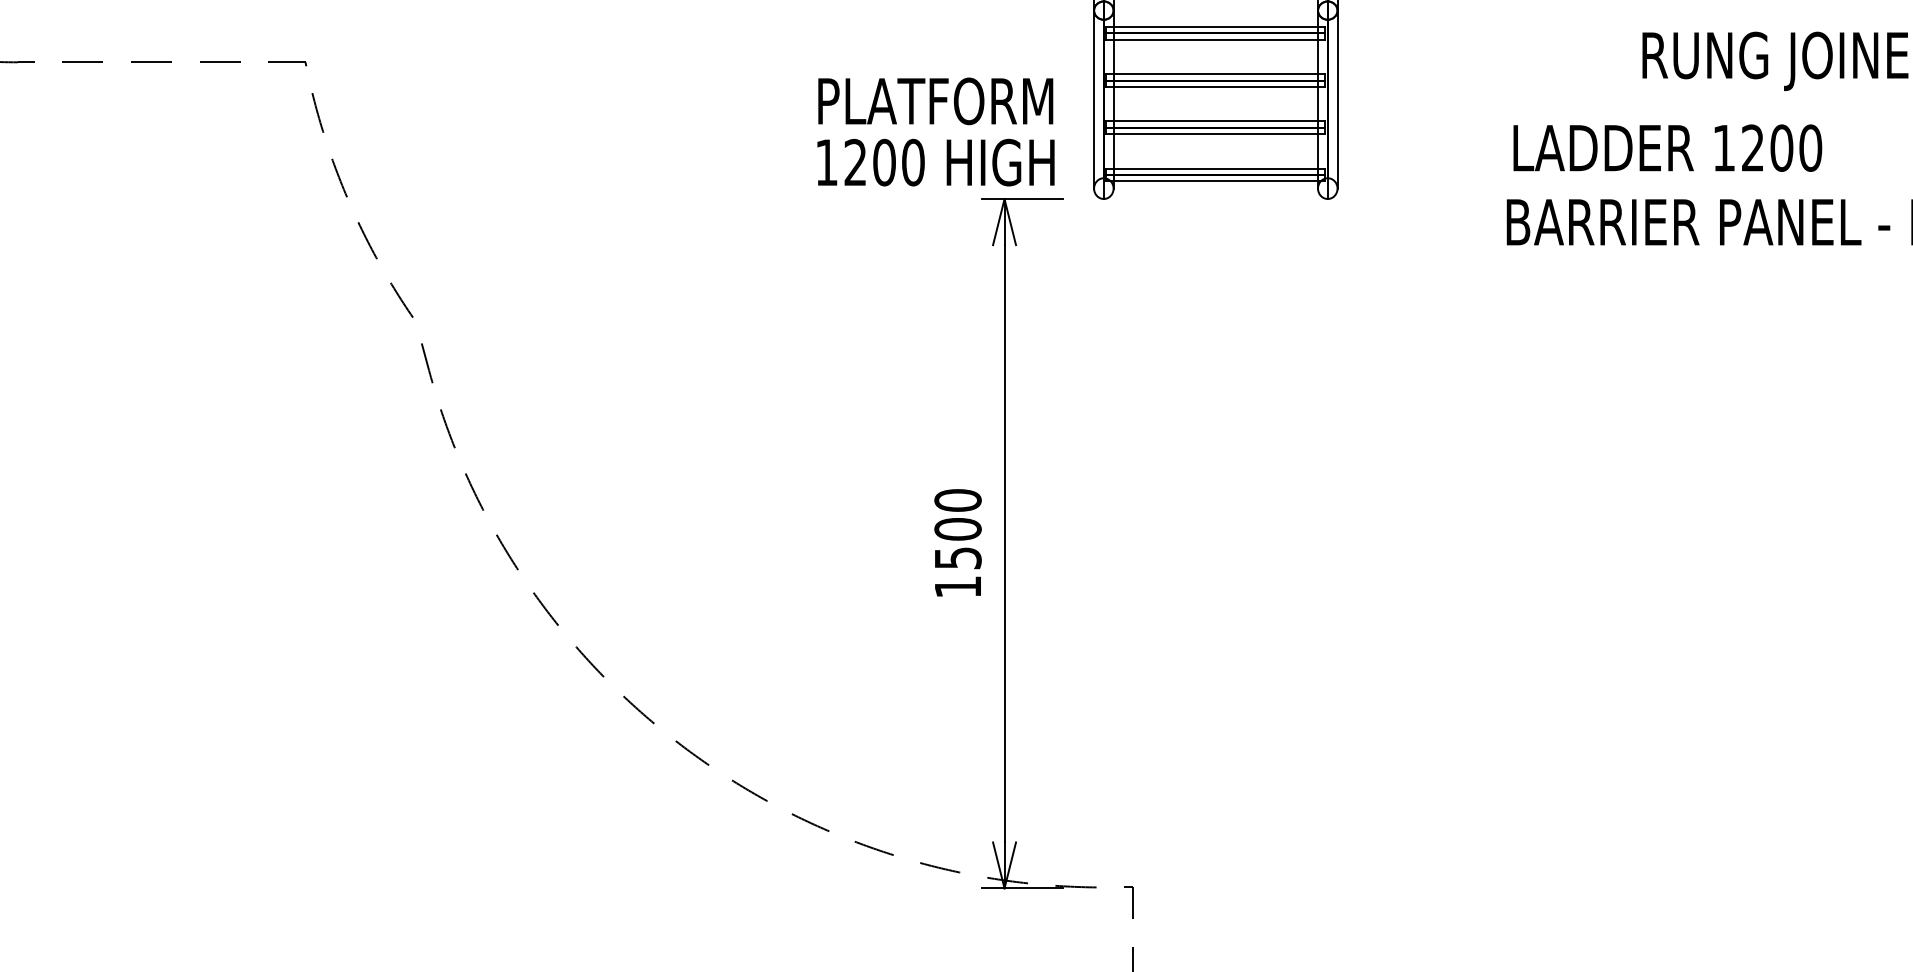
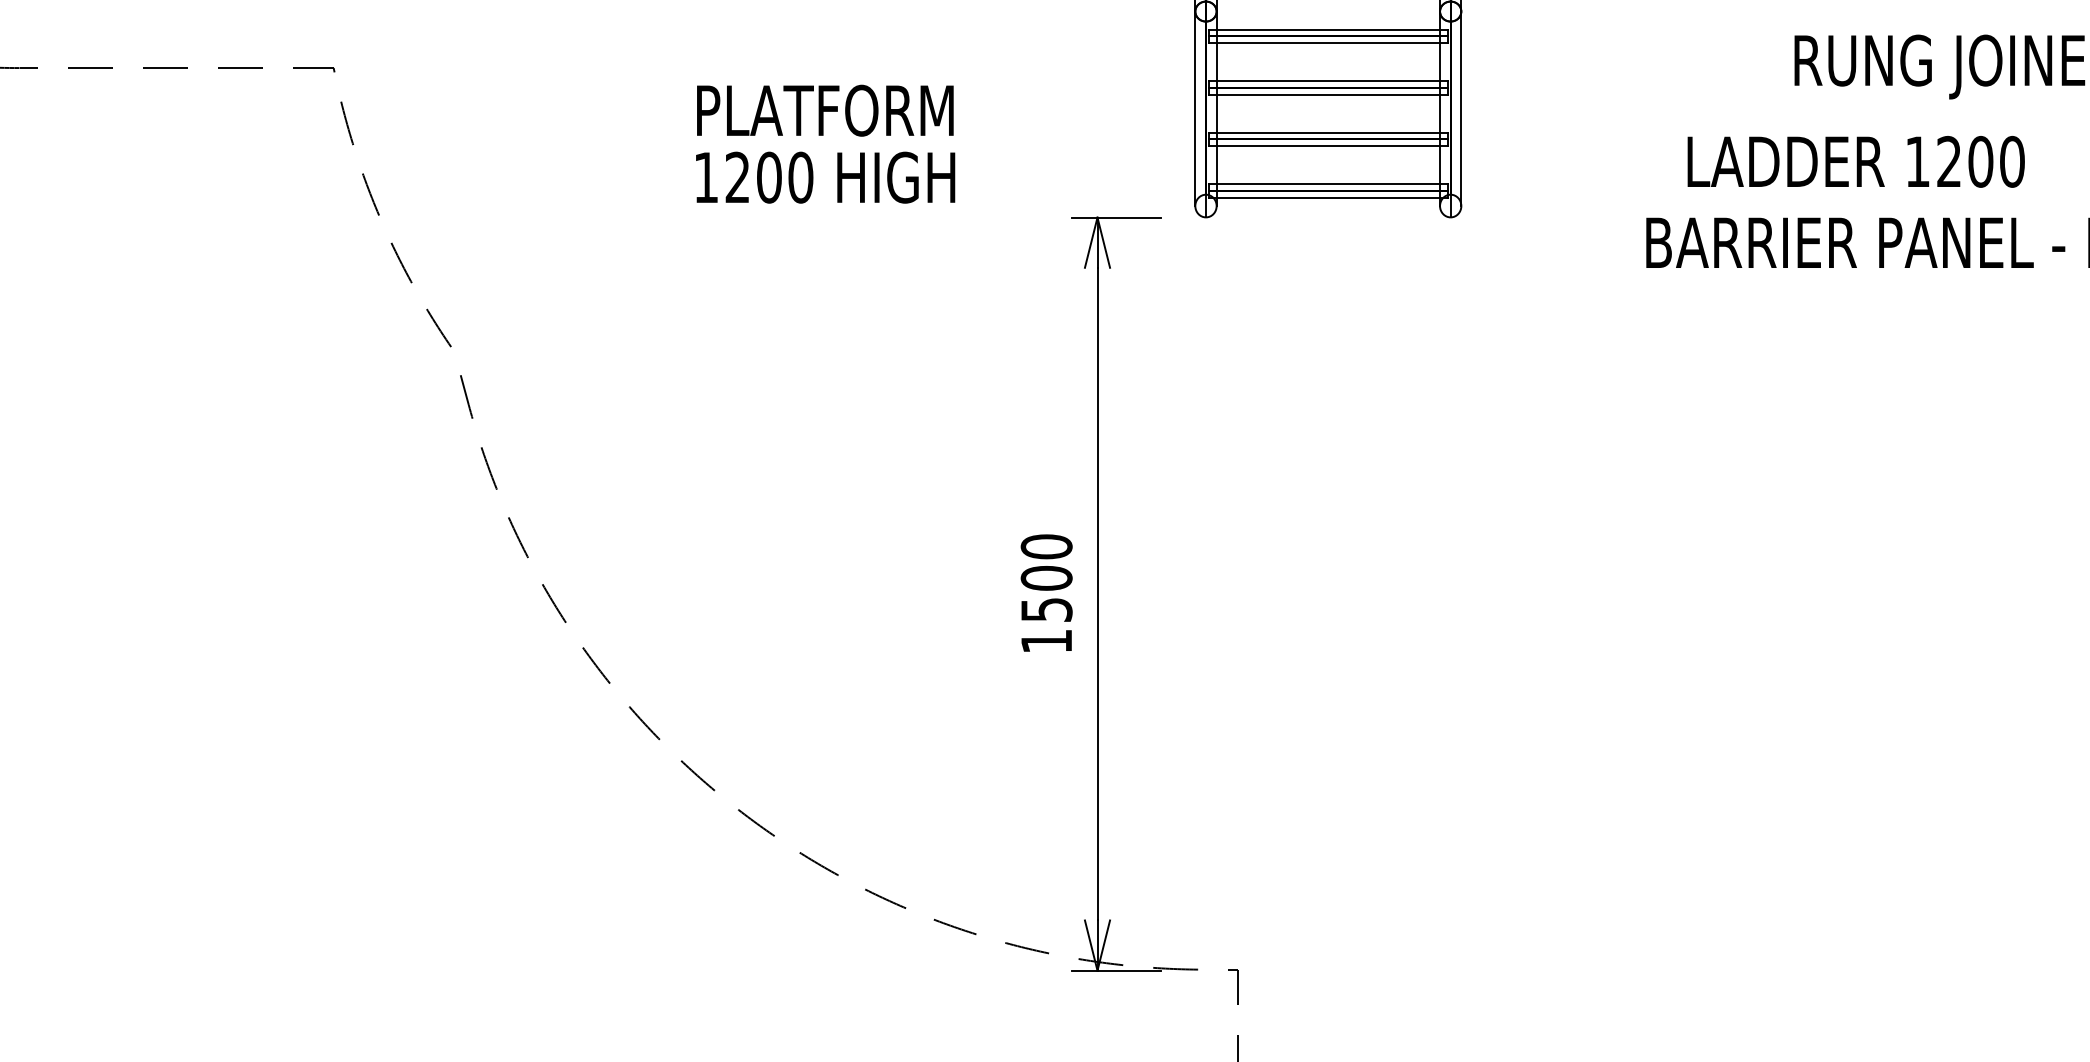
text: (935, 131) -> (825, 143), moved
text: (1667, 147) -> (1855, 161), moved

